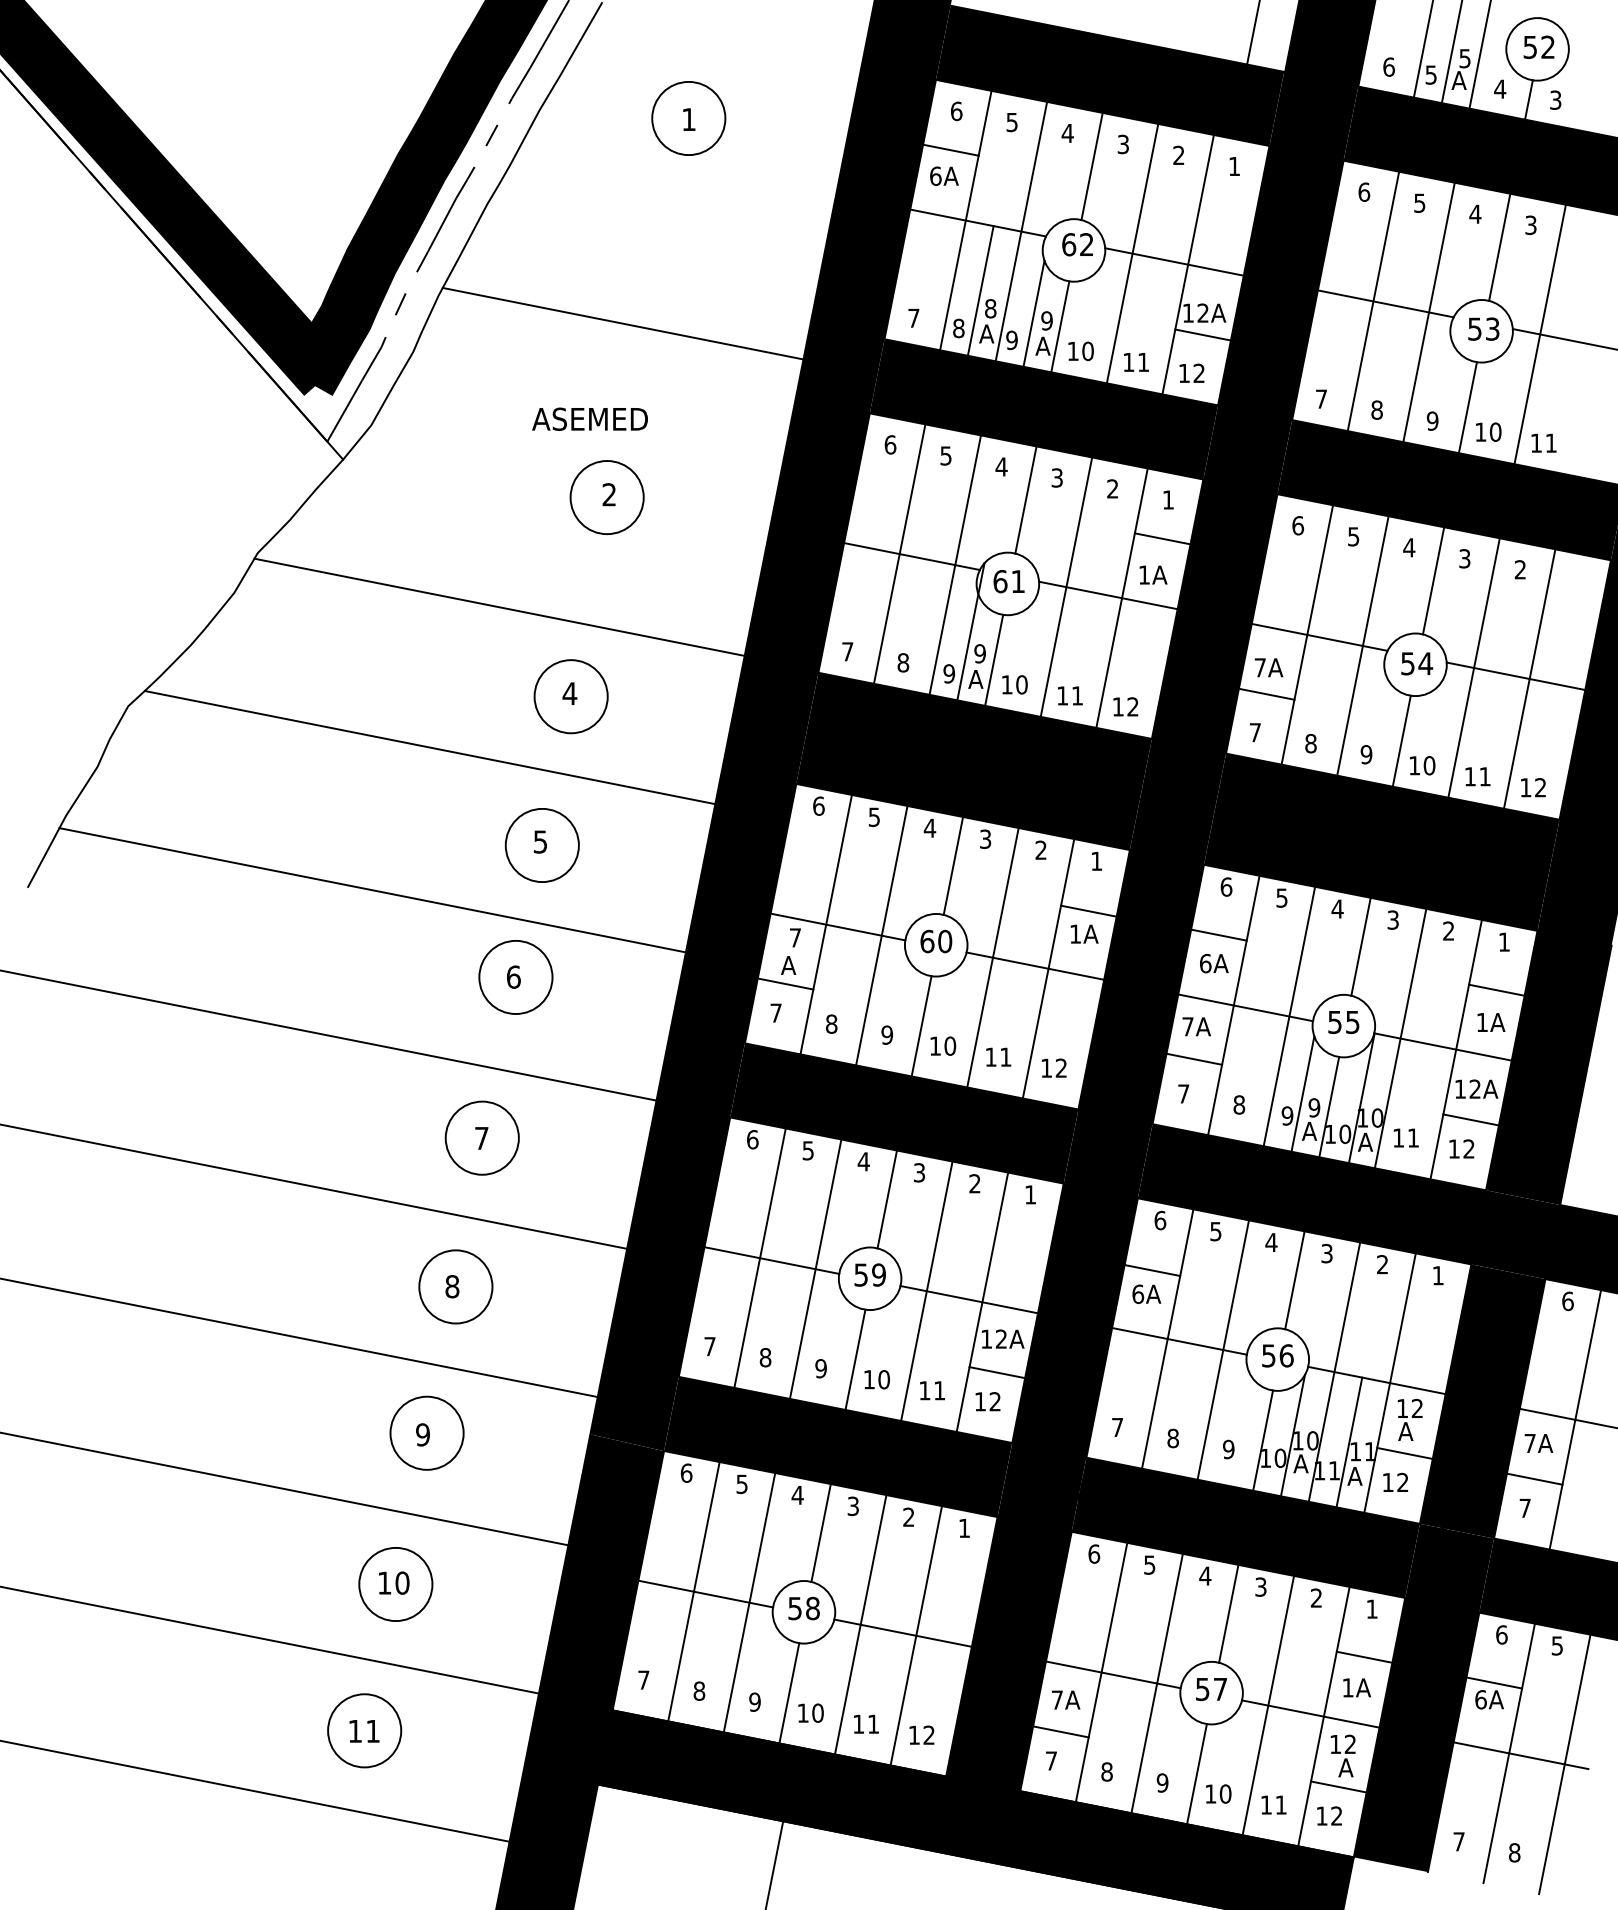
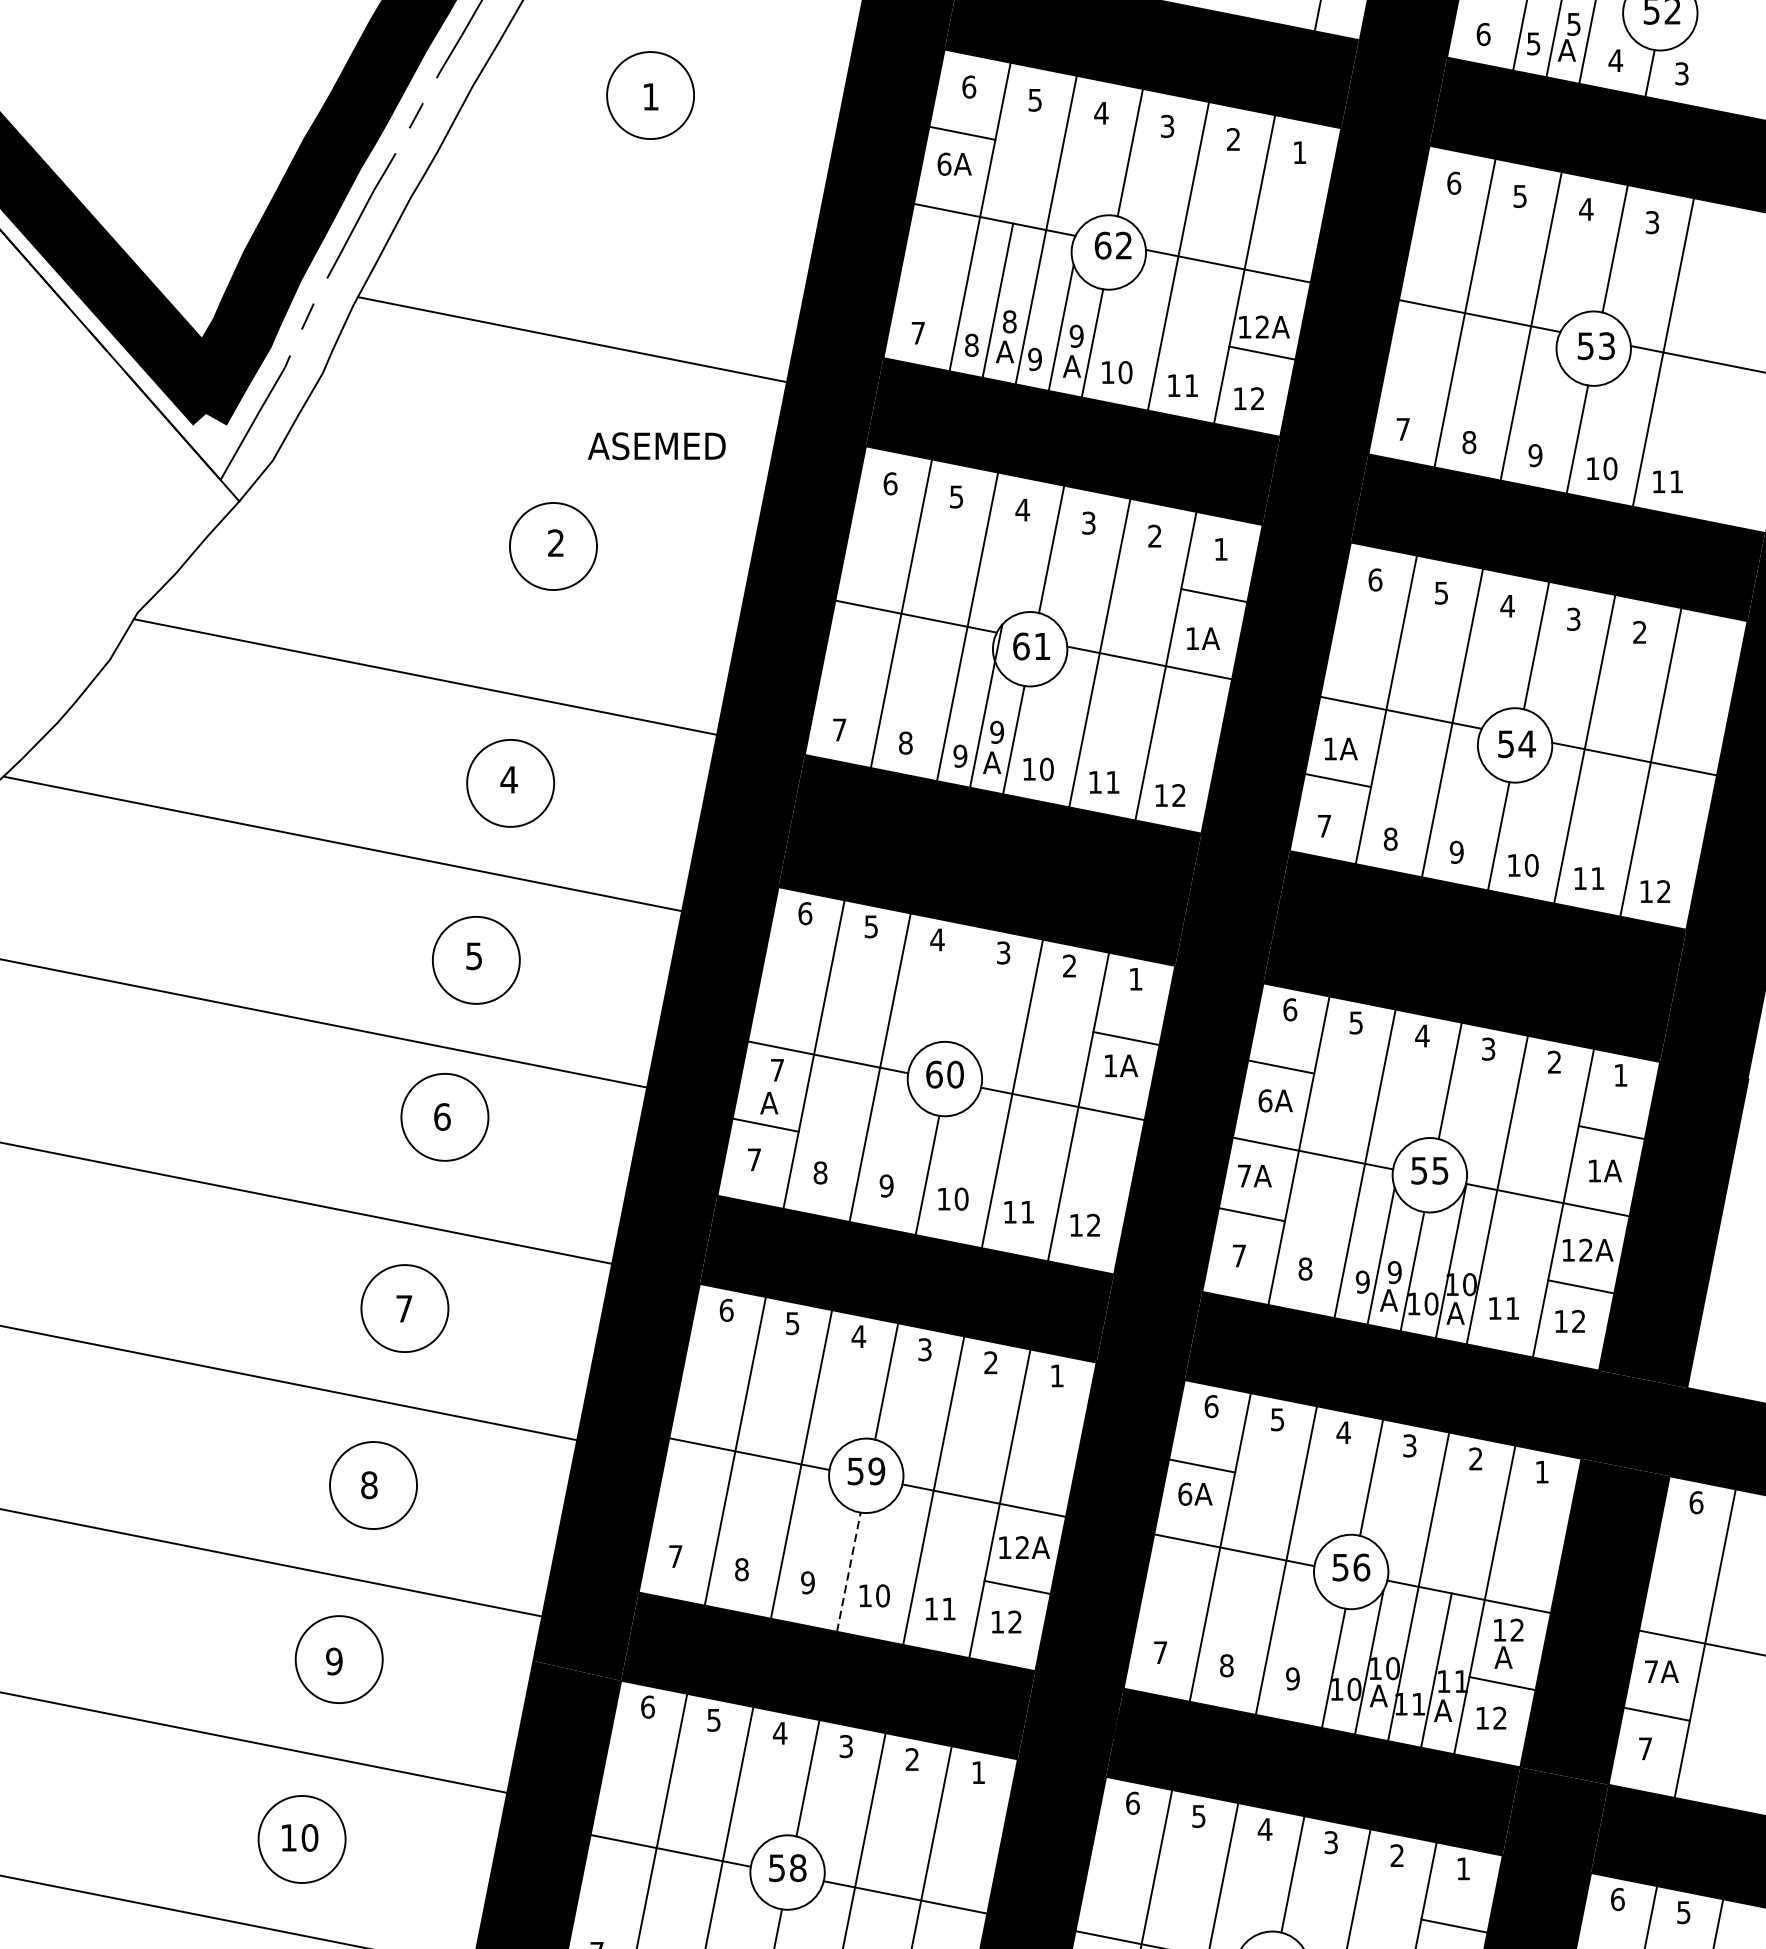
text: (589, 418) -> (656, 445), moved
text: (1259, 667) -> (1329, 748), 7A -> 1A
line: (953, 865) -> (965, 984), removed
line: (855, 1359) -> (848, 1571), solid -> dashed

